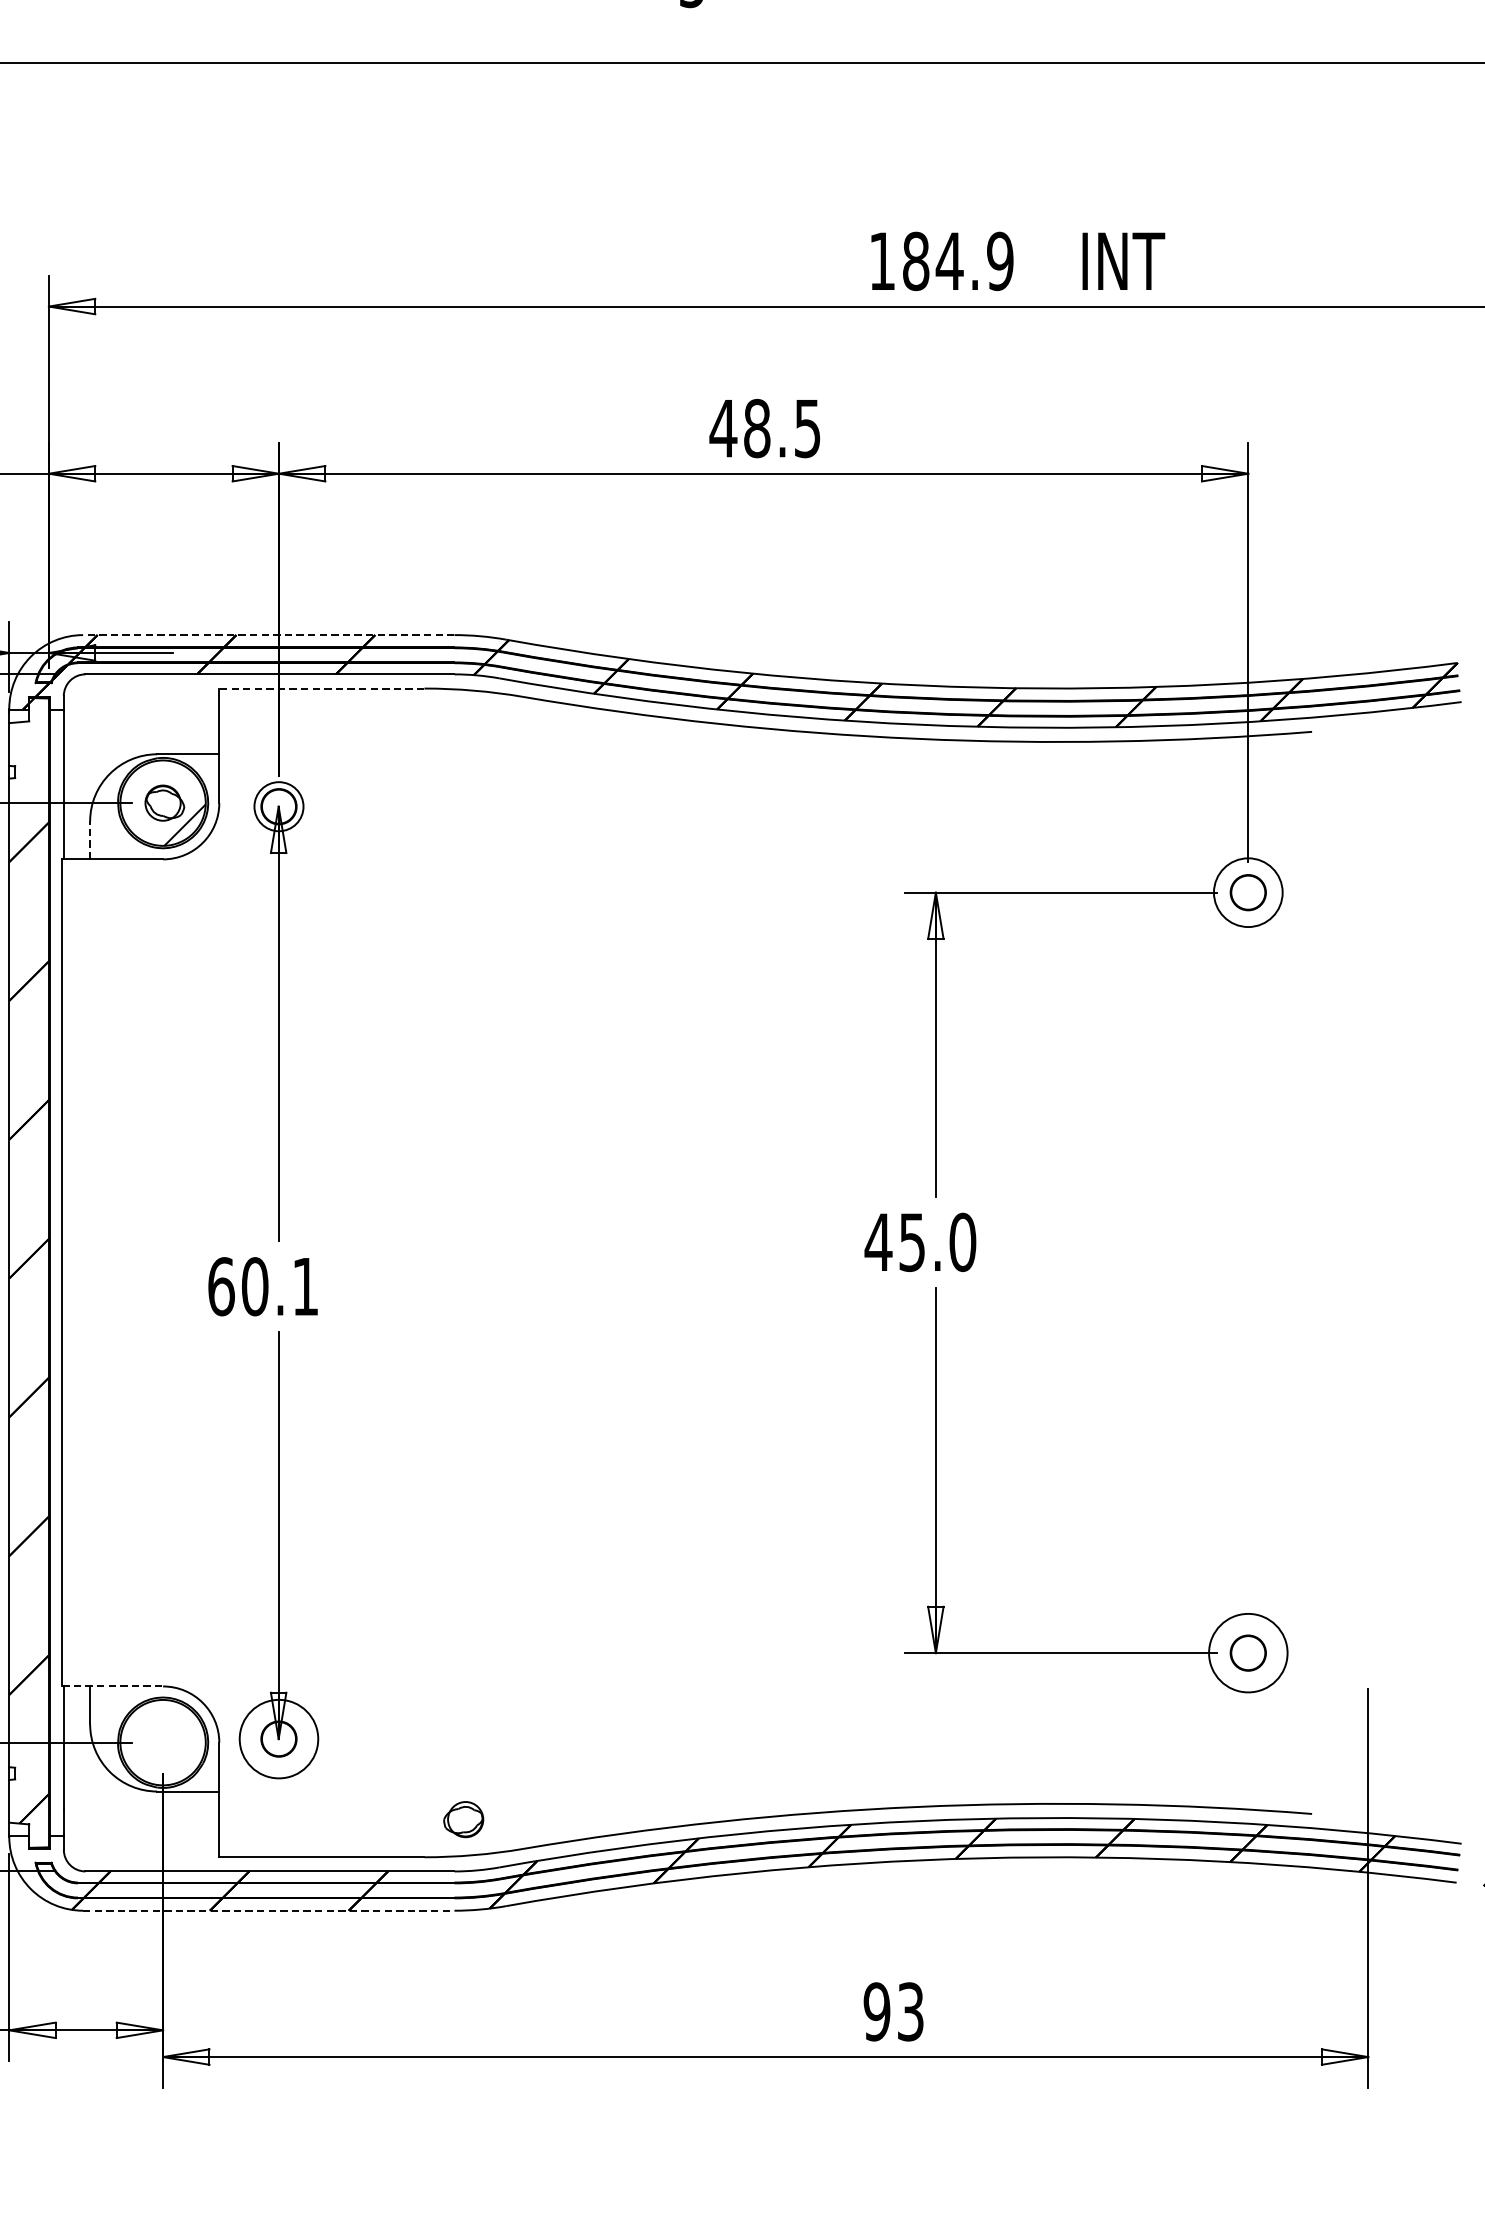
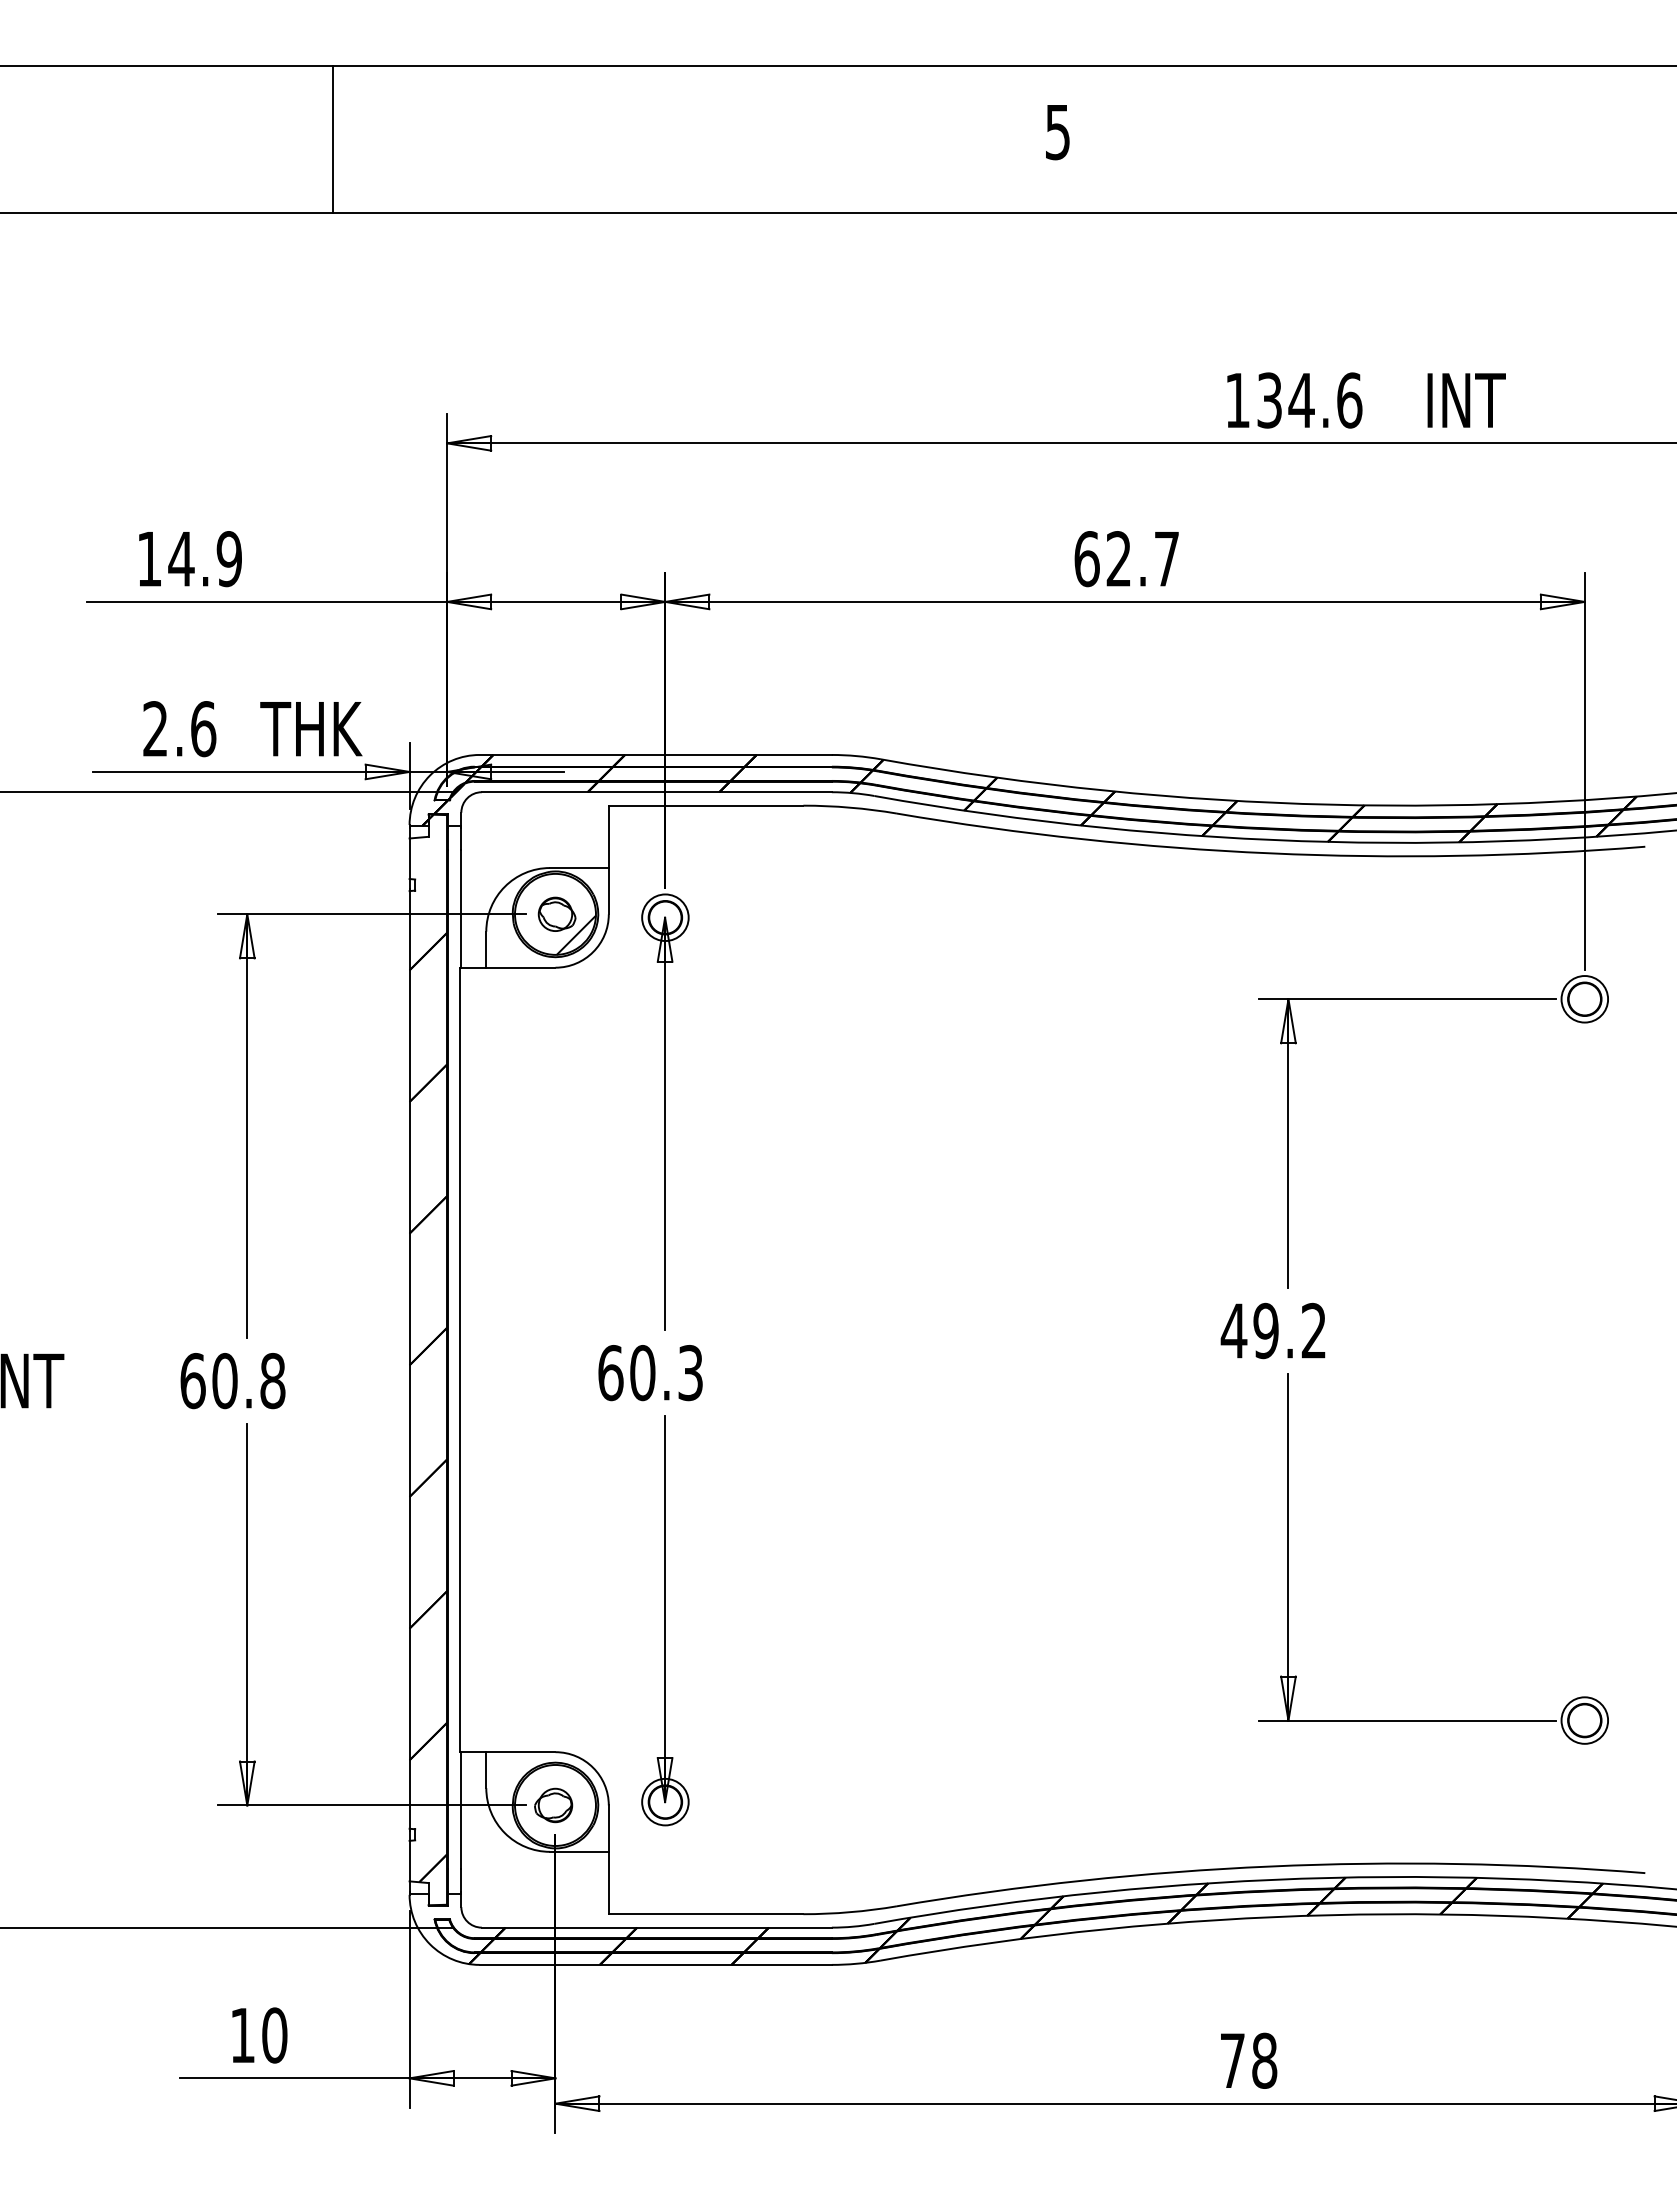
text: (958, 261) -> (1309, 400), 184.9 -> 134.6
text: (764, 429) -> (1125, 559), 48.5 -> 62.7
line: (268, 634) -> (655, 754), dashed -> solid
line: (321, 688) -> (705, 805), dashed -> solid
line: (90, 840) -> (486, 949), dashed -> solid
circle: (1247, 892) -> (1584, 999), size x0.71
text: (936, 1241) -> (1289, 1330), 45.0 -> 49.2
text: (305, 1287) -> (690, 1373), 60.1 -> 60.3
circle: (1247, 1653) -> (1584, 1720), size x0.62
line: (112, 1686) -> (507, 1752), dashed -> solid
circle: (279, 1738) -> (665, 1801), size x0.62
part: (463, 1819) -> (553, 1805), moved
line: (269, 1910) -> (656, 1964), dashed -> solid
text: (893, 2011) -> (1248, 2060), 93 -> 78

